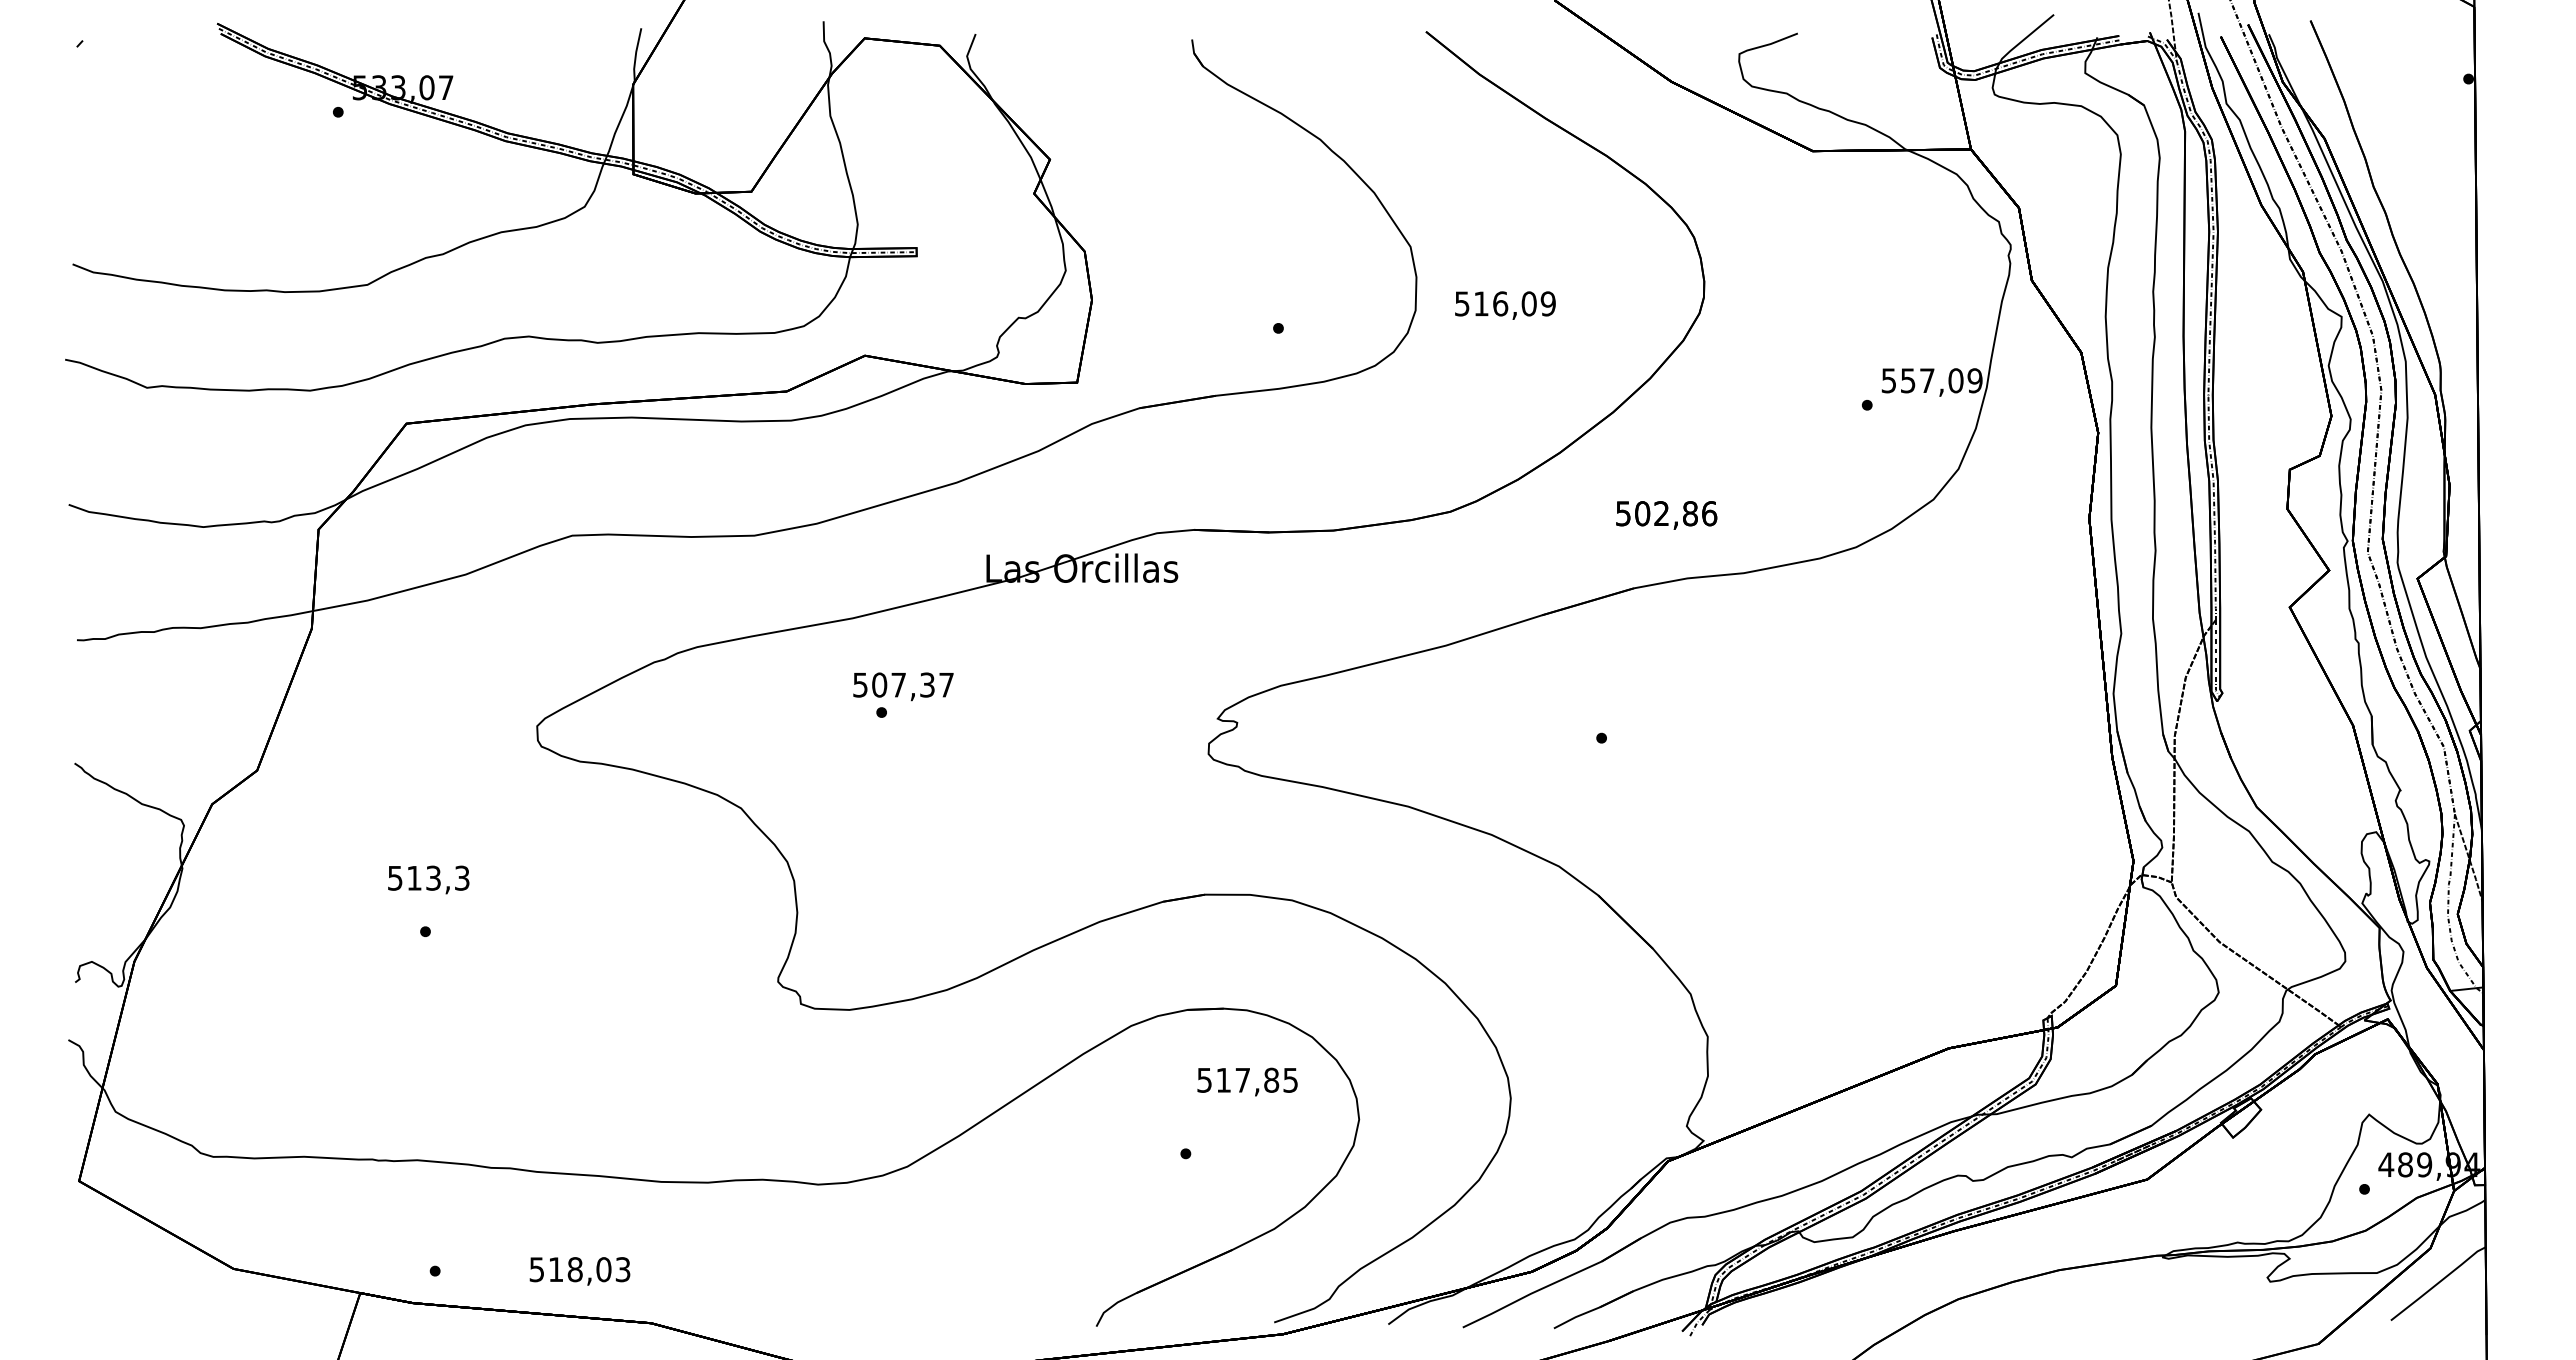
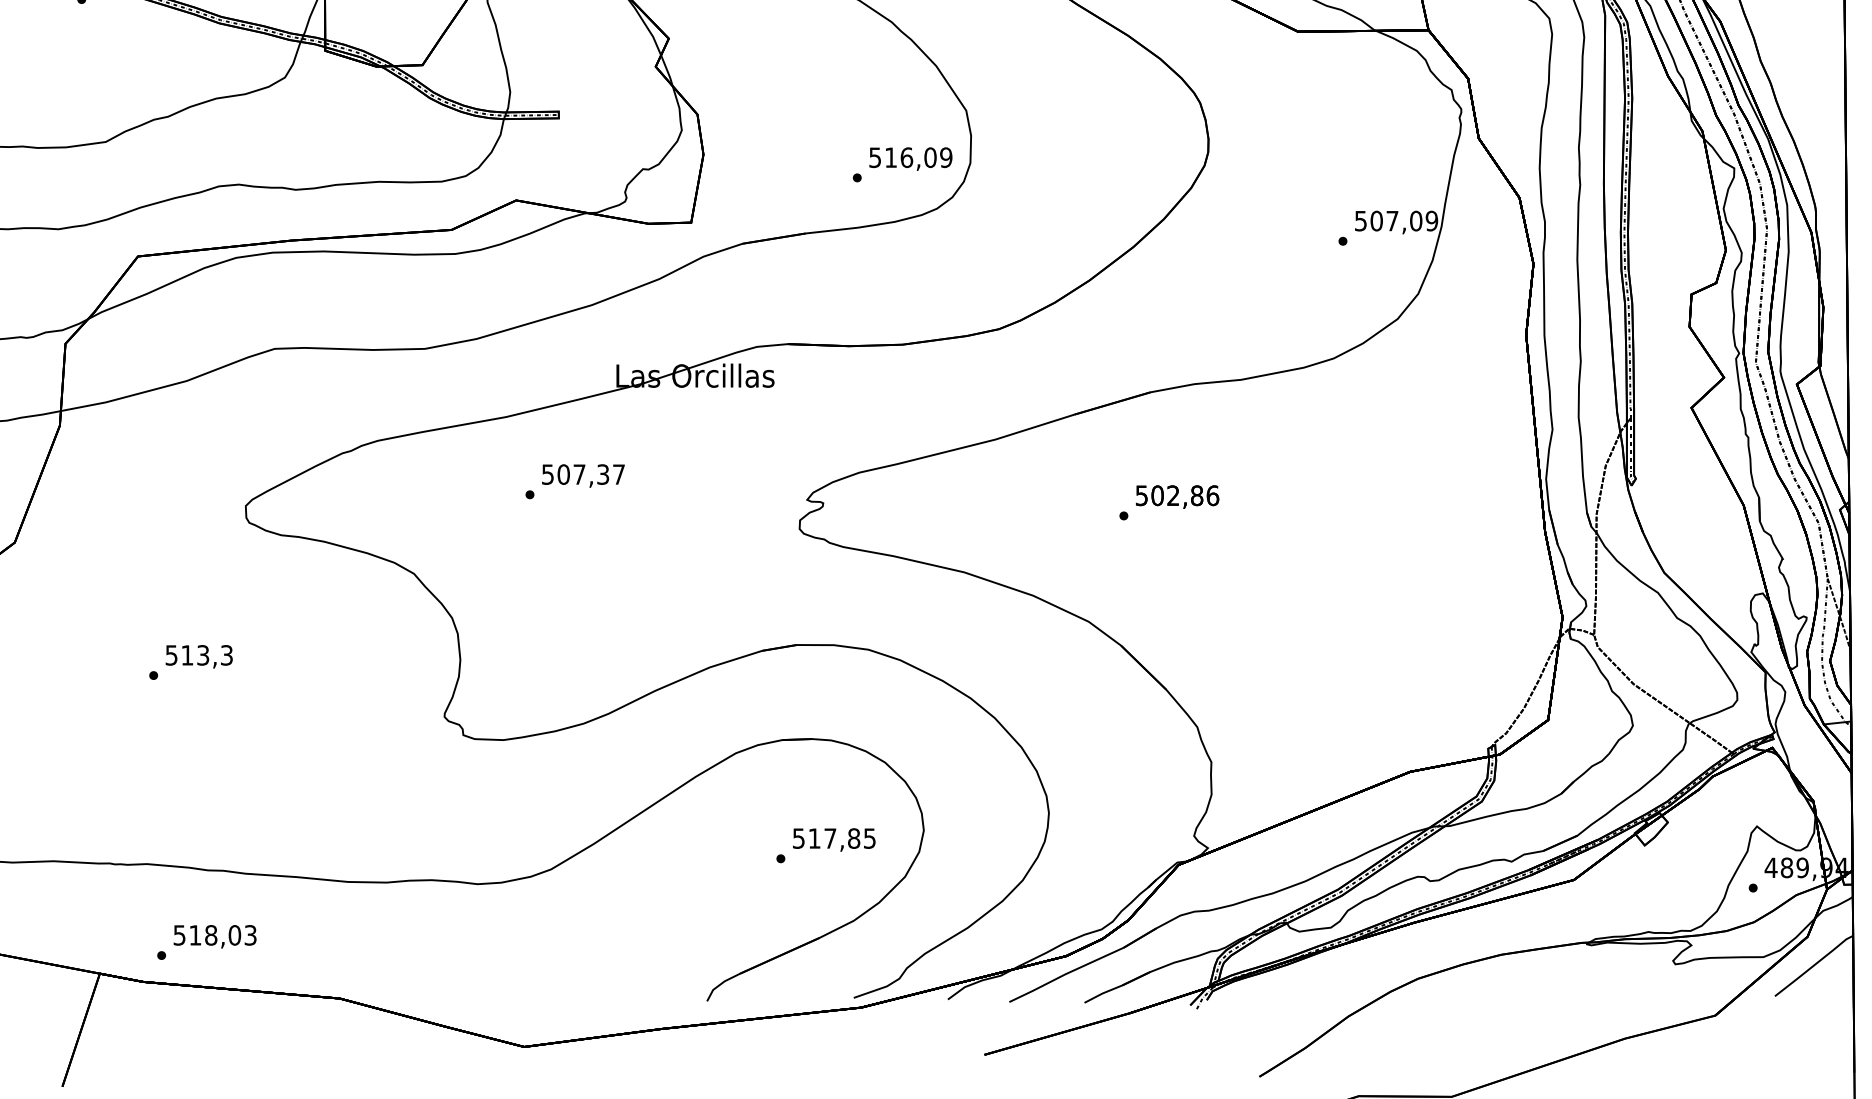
text: (1505, 305) -> (910, 159), moved
text: (1907, 380) -> (1376, 220), 557,09 -> 507,09
text: (1666, 515) -> (1177, 497), moved
text: (903, 686) -> (583, 475), moved
text: (428, 879) -> (199, 656), moved
text: (1247, 1081) -> (834, 839), moved
text: (579, 1271) -> (214, 936), moved

